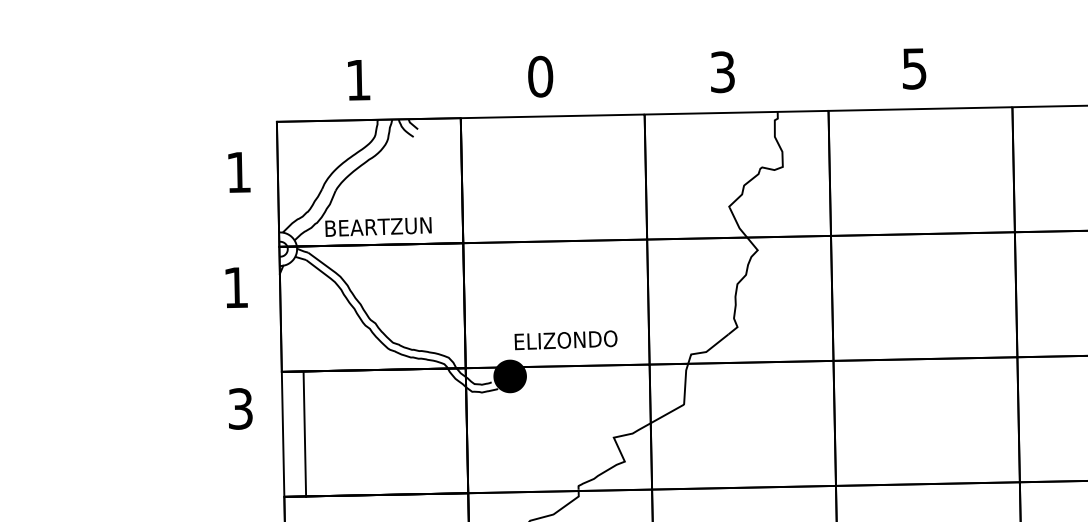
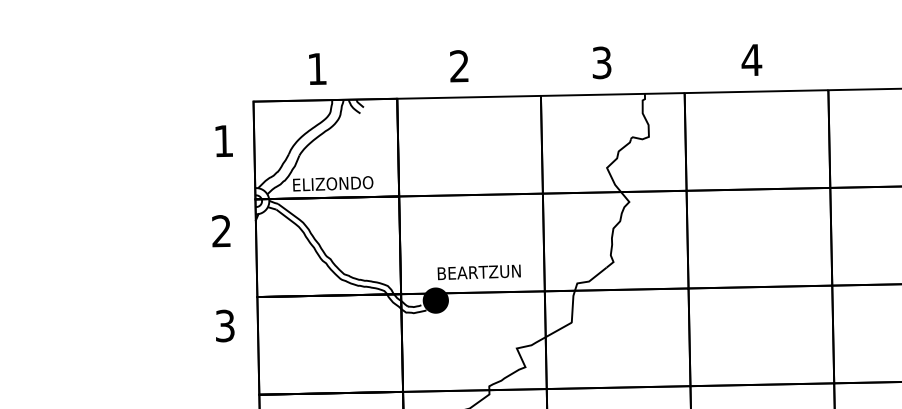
text: (914, 69) -> (751, 60), 5 -> 4
text: (540, 76) -> (459, 66), 0 -> 2
text: (377, 226) -> (332, 183), BEARTZUN -> ELIZONDO
text: (235, 287) -> (221, 231), 1 -> 2
text: (564, 340) -> (478, 272), ELIZONDO -> BEARTZUN
line: (305, 433) -> (258, 345), moved

